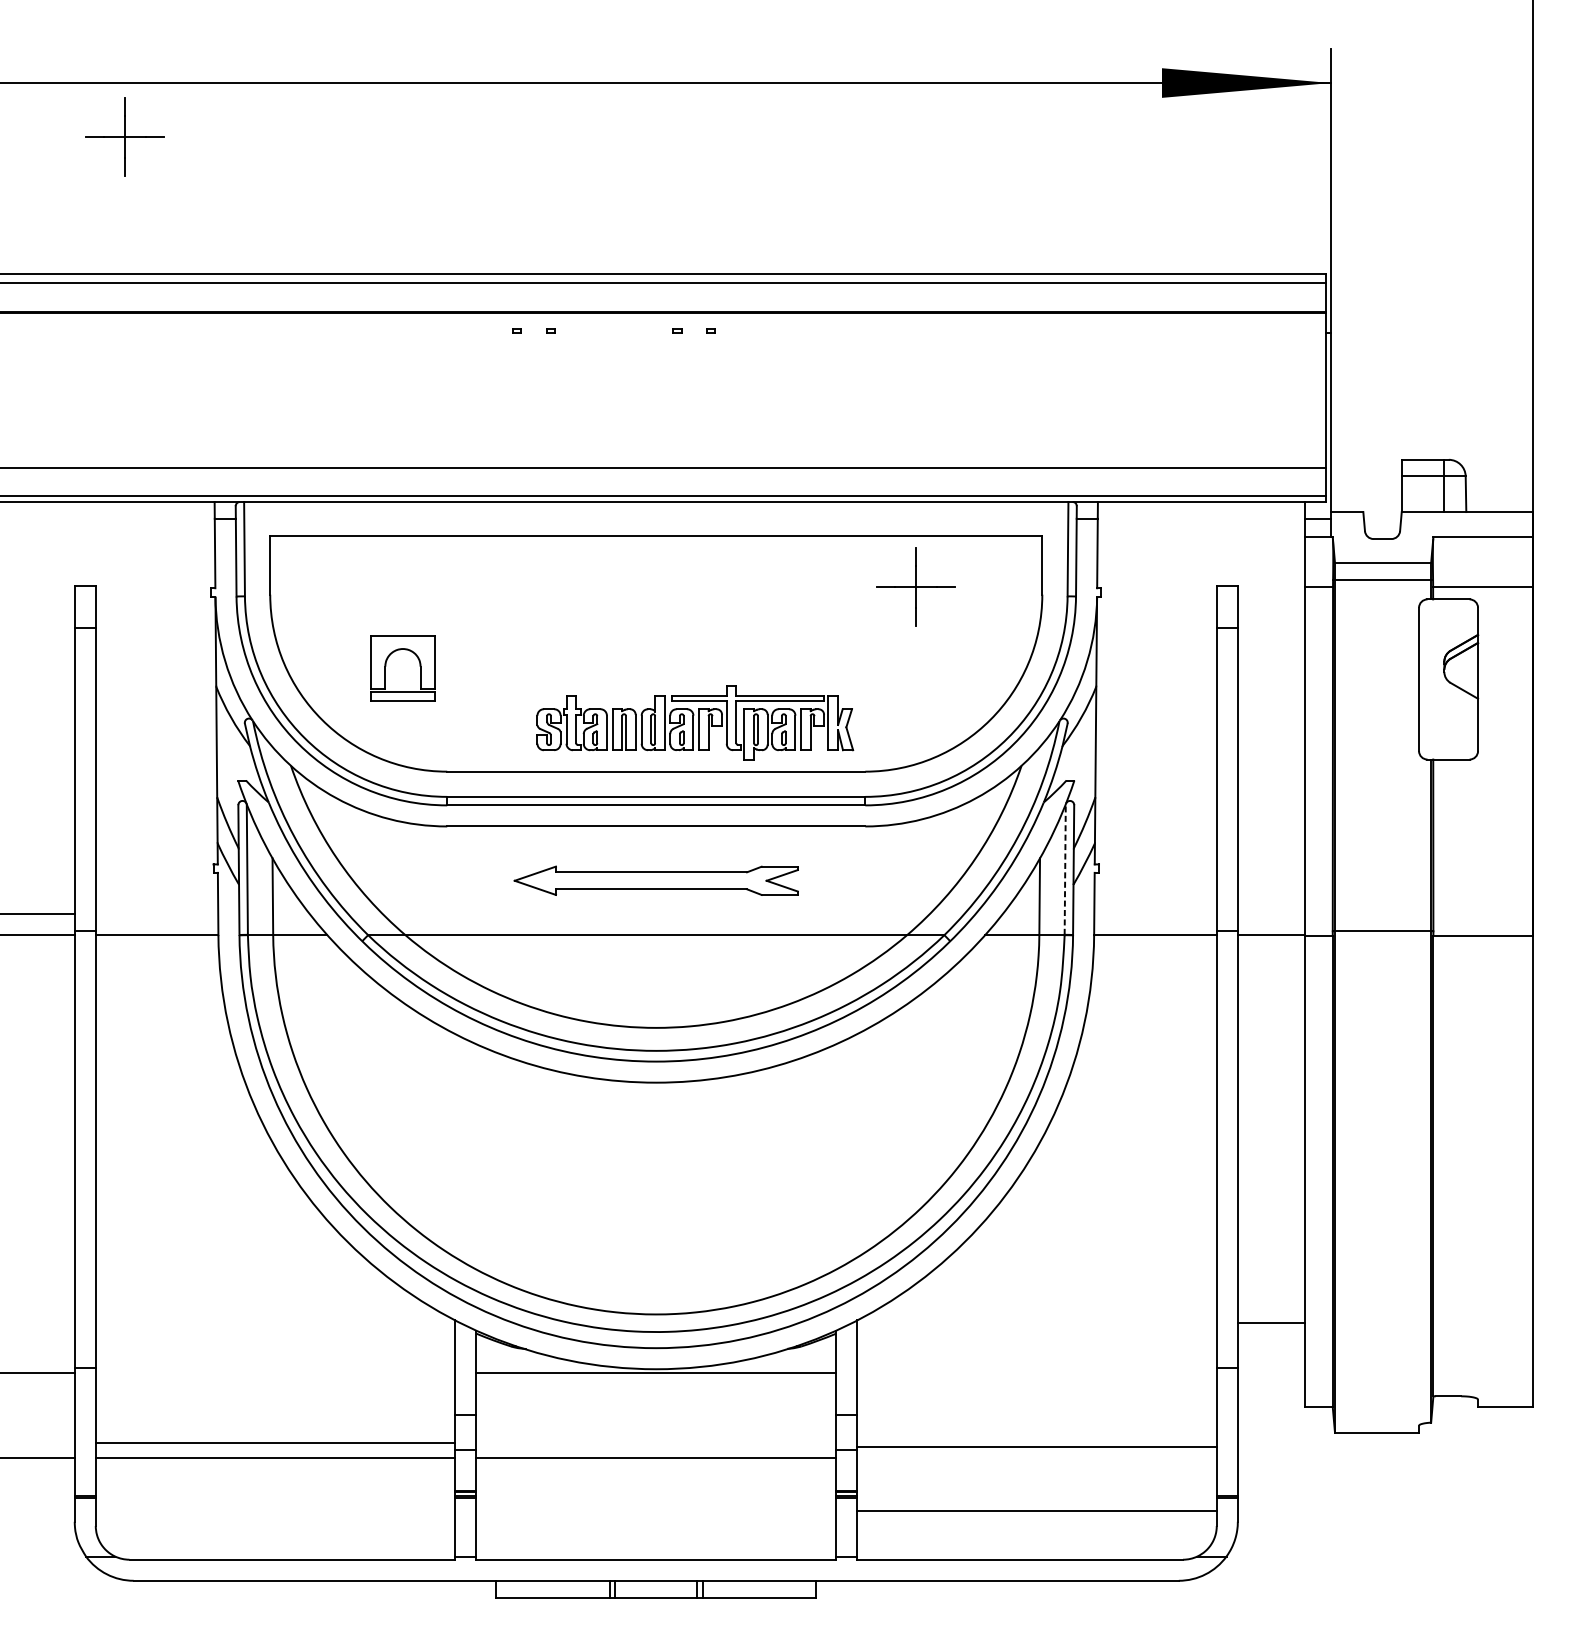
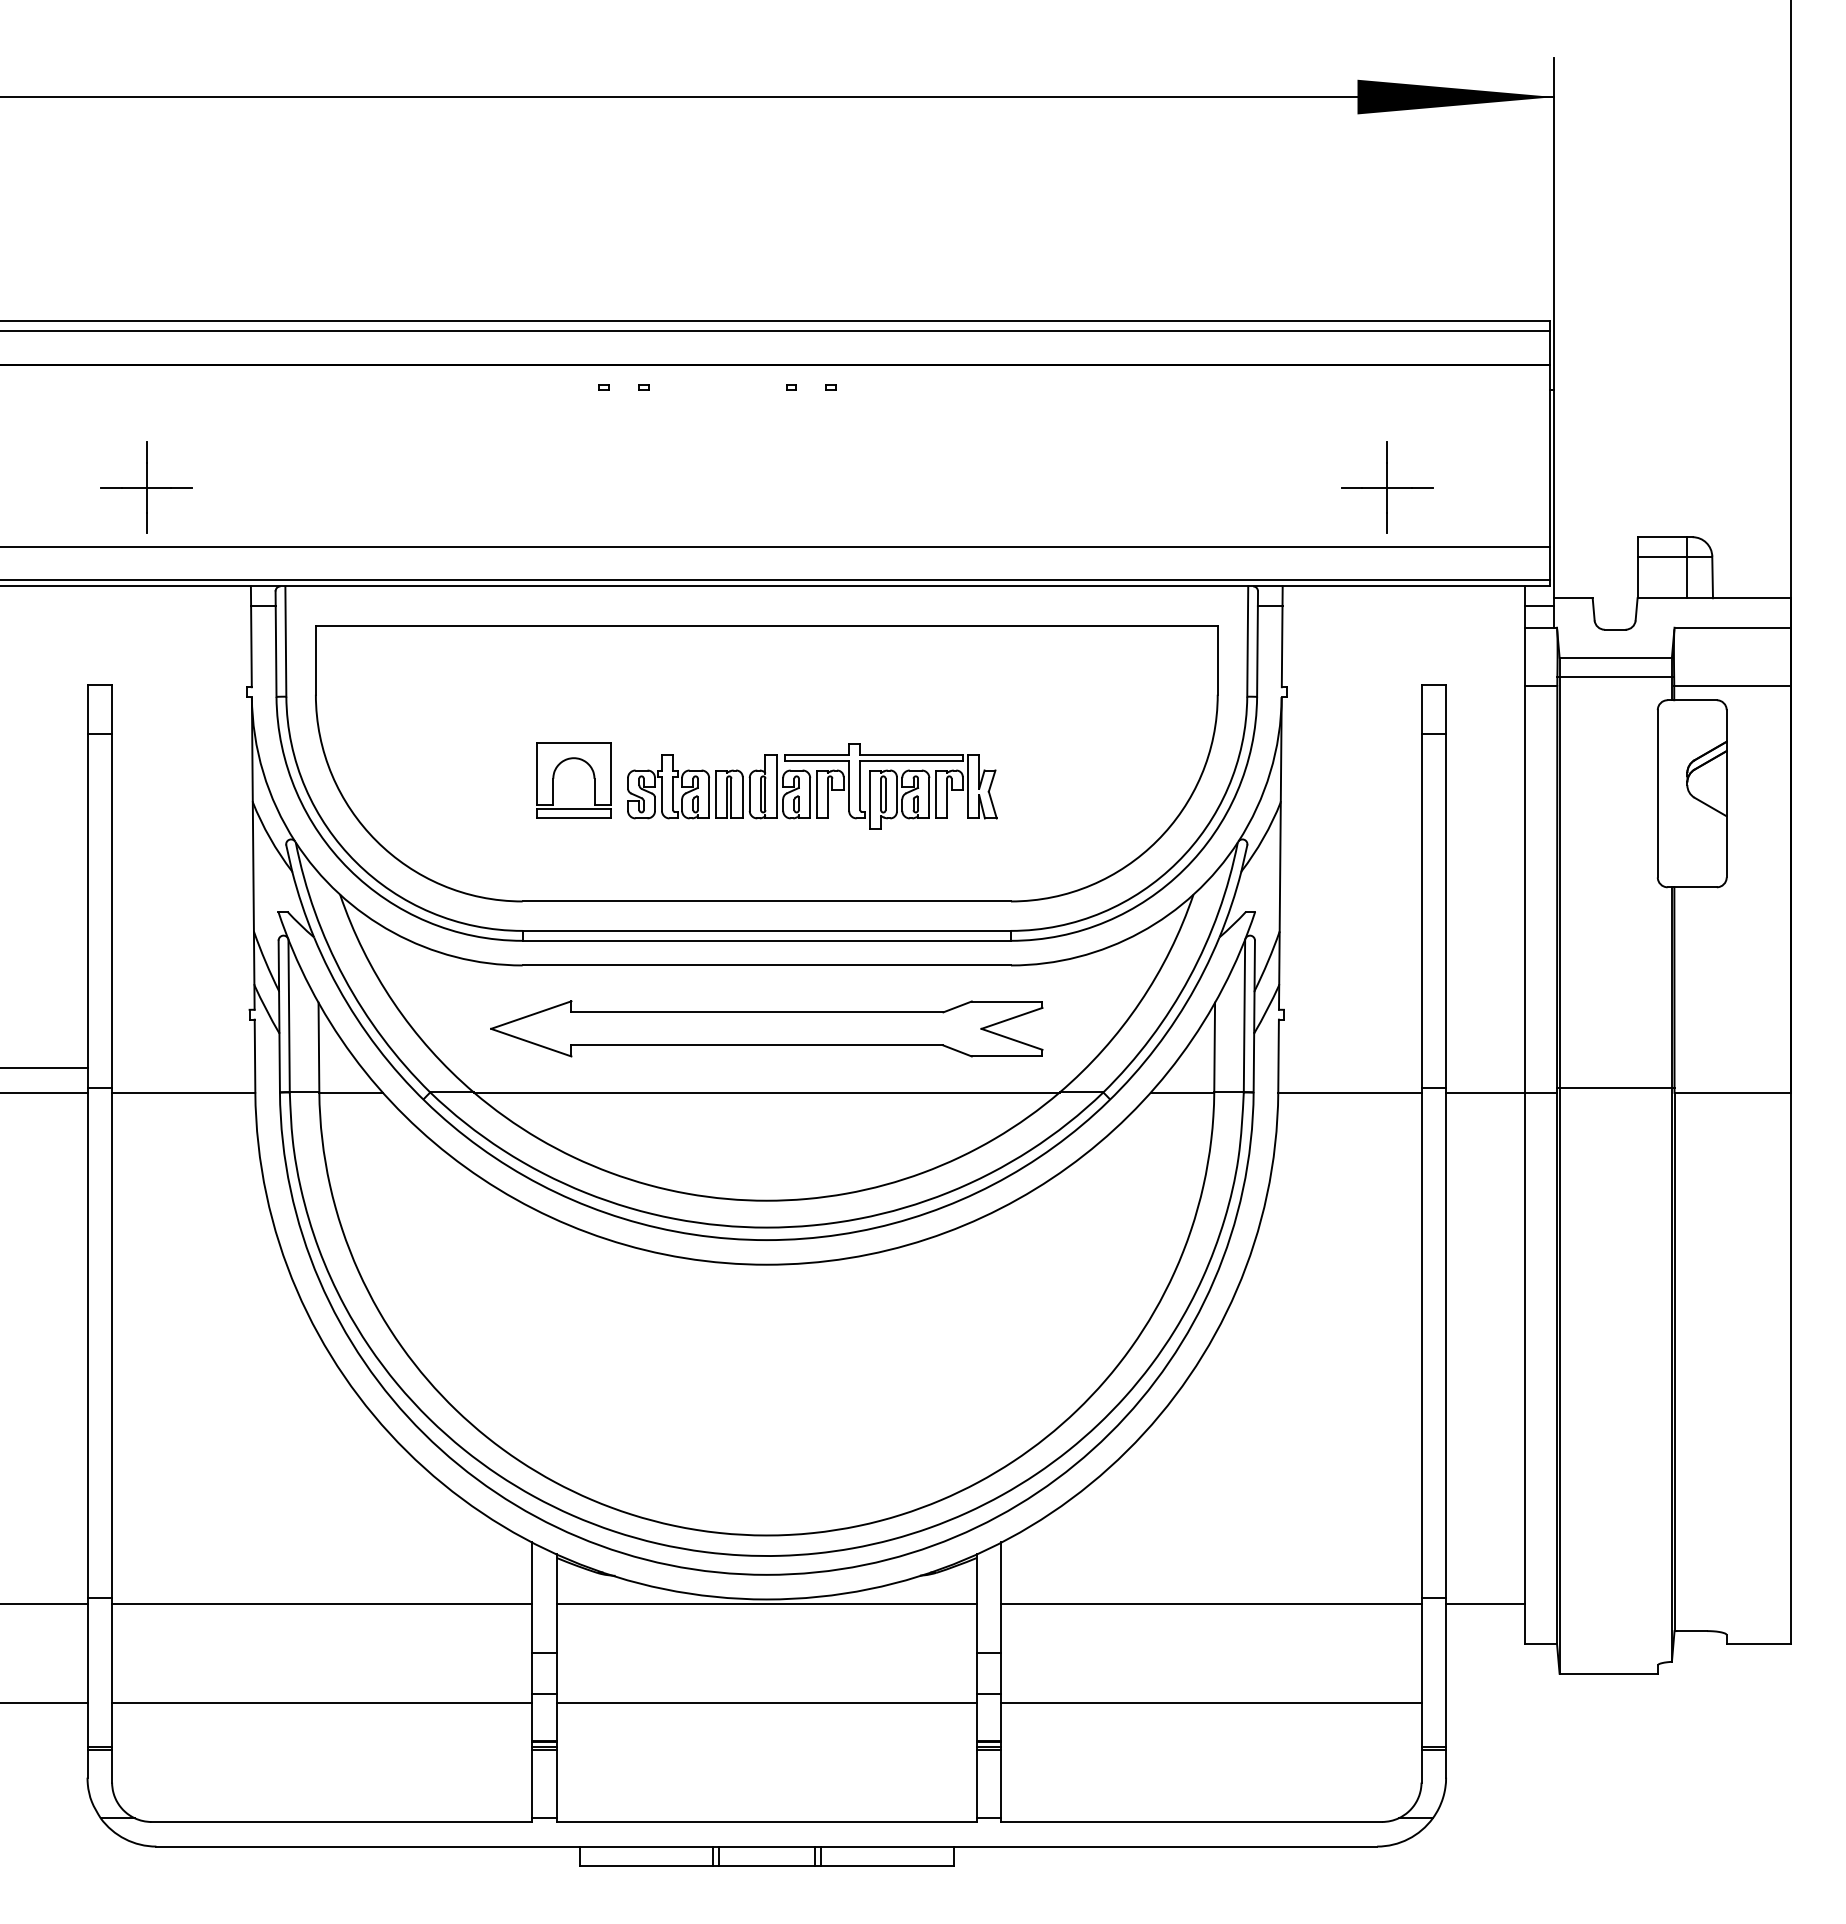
part: (125, 136) -> (146, 487), moved
part: (916, 586) -> (1387, 487), moved
part: (386, 666) -> (554, 778), moved
part: (695, 722) -> (812, 786), moved
line: (1065, 869) -> (1244, 1015), dashed -> solid
part: (656, 880) -> (766, 1028), size x1.67
line: (1271, 1323) -> (1485, 1604), moved
line: (275, 1442) -> (322, 1604), moved
line: (1036, 1447) -> (1211, 1604), moved
line: (1036, 1510) -> (1211, 1702), moved

